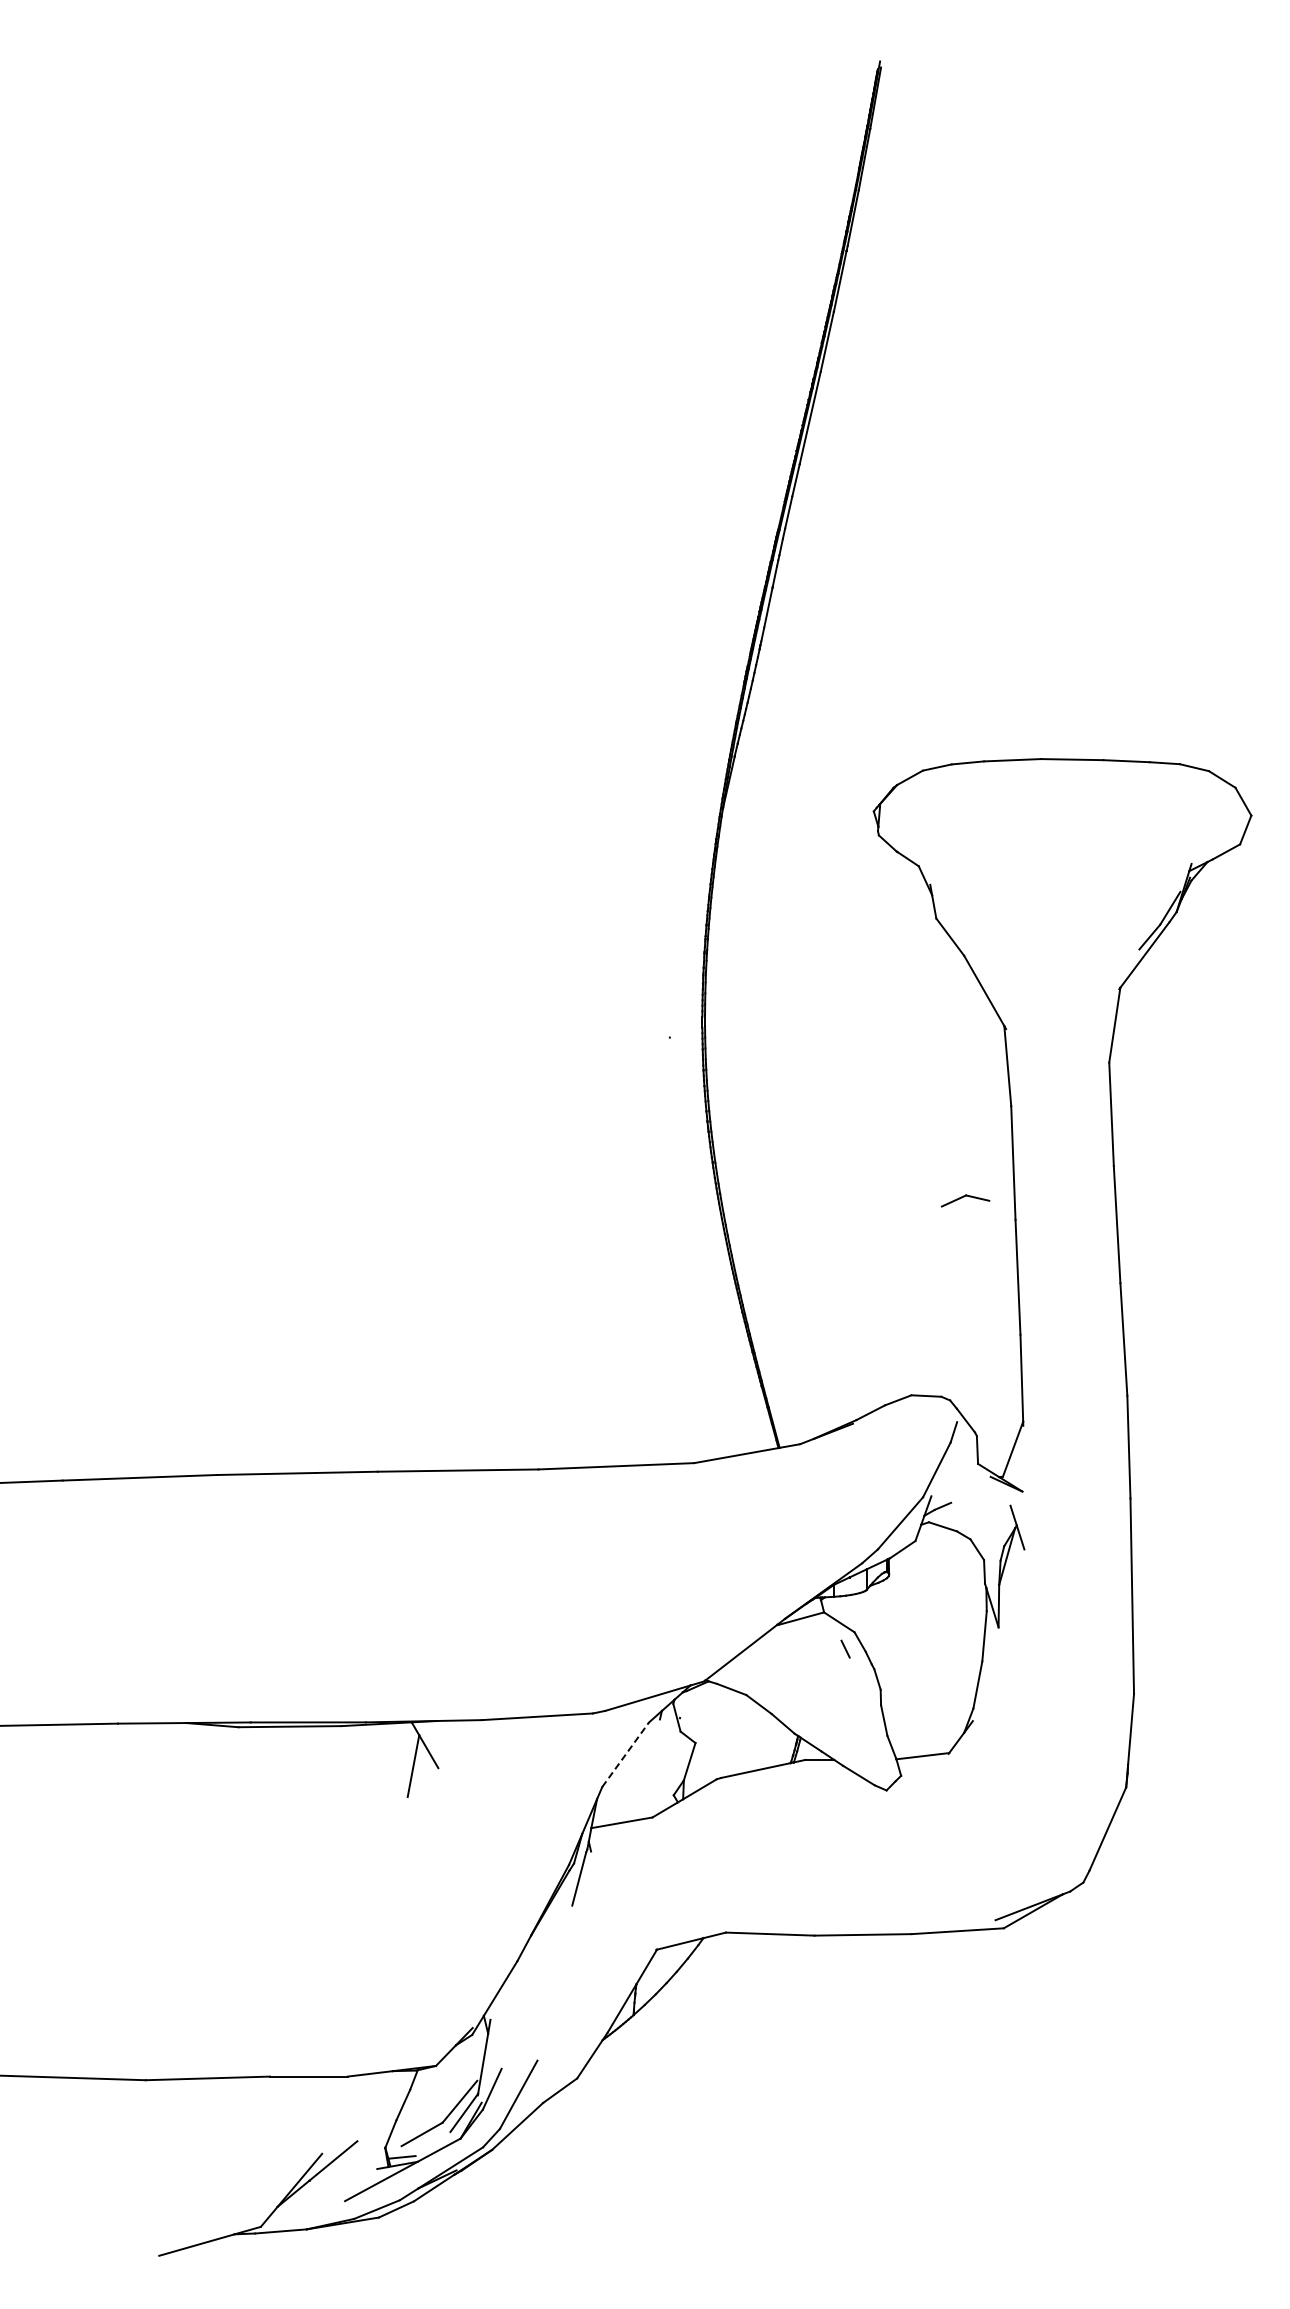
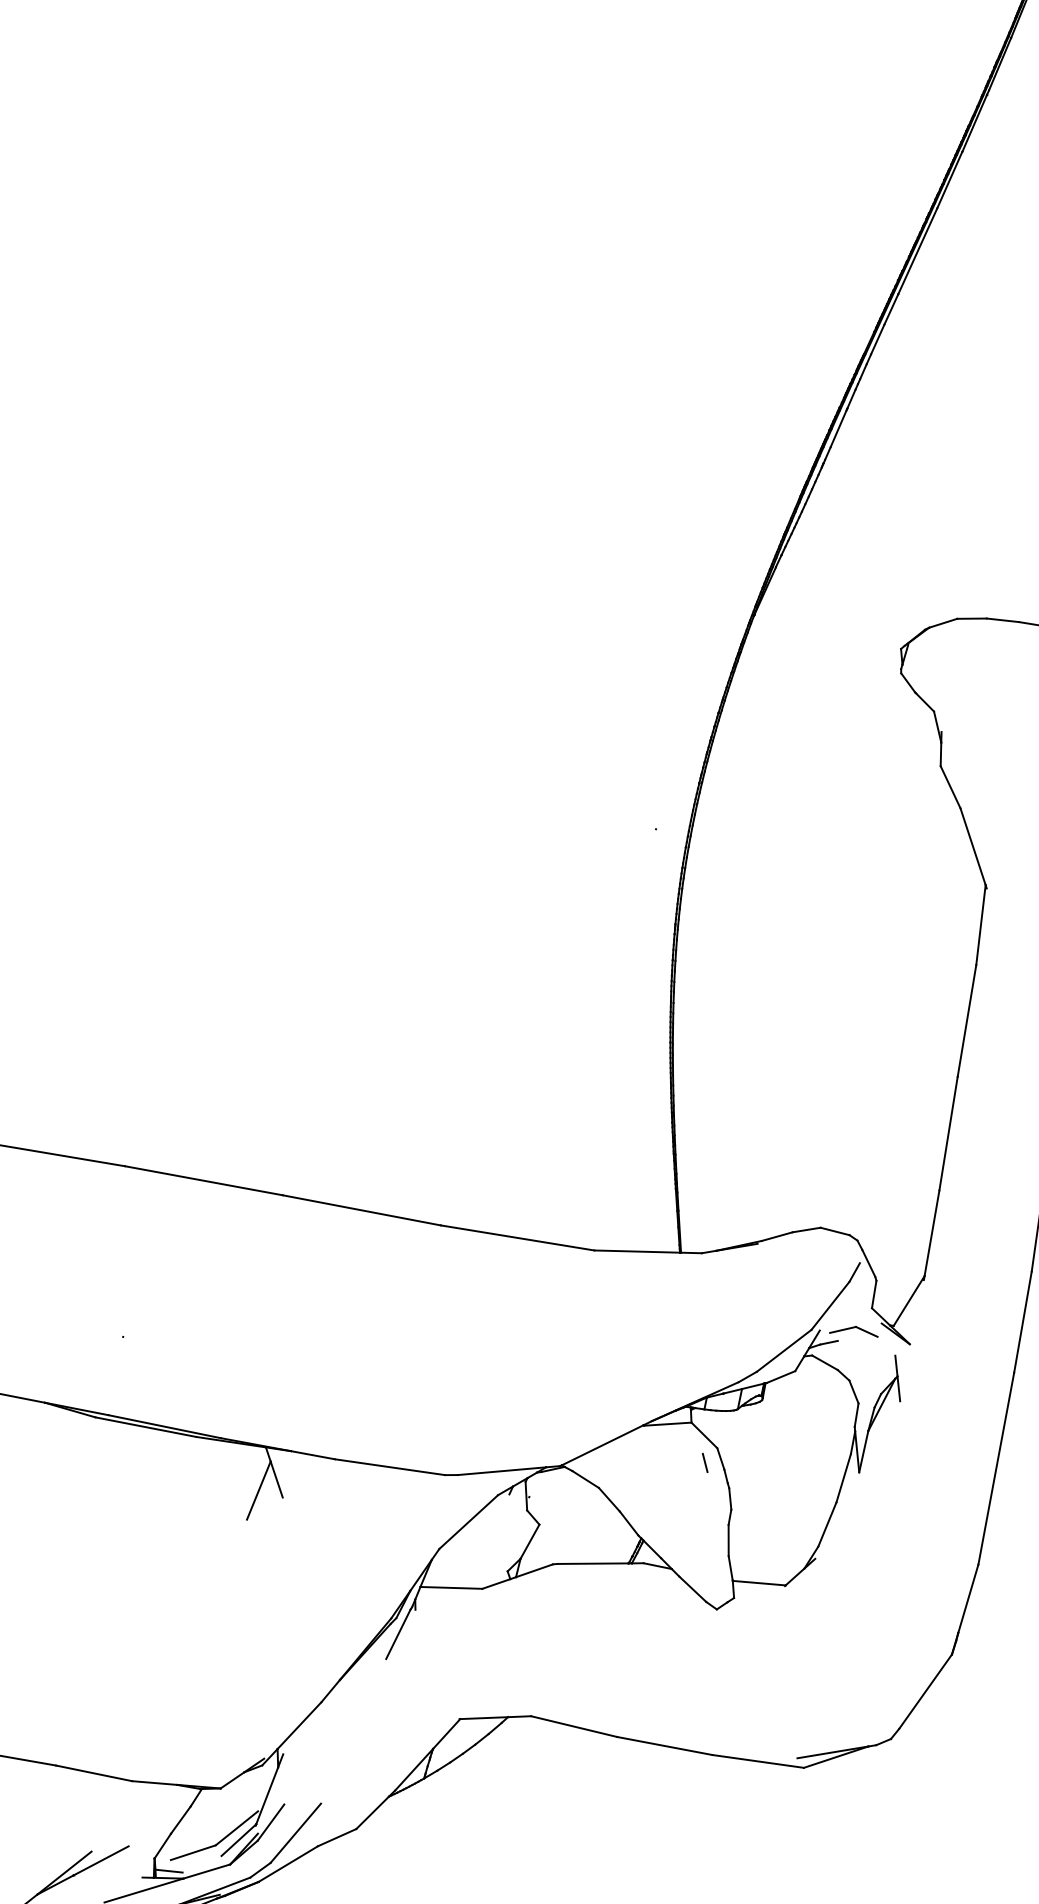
part: (965, 1200) -> (854, 1331), moved
line: (625, 1754) -> (468, 1521), dashed -> solid

